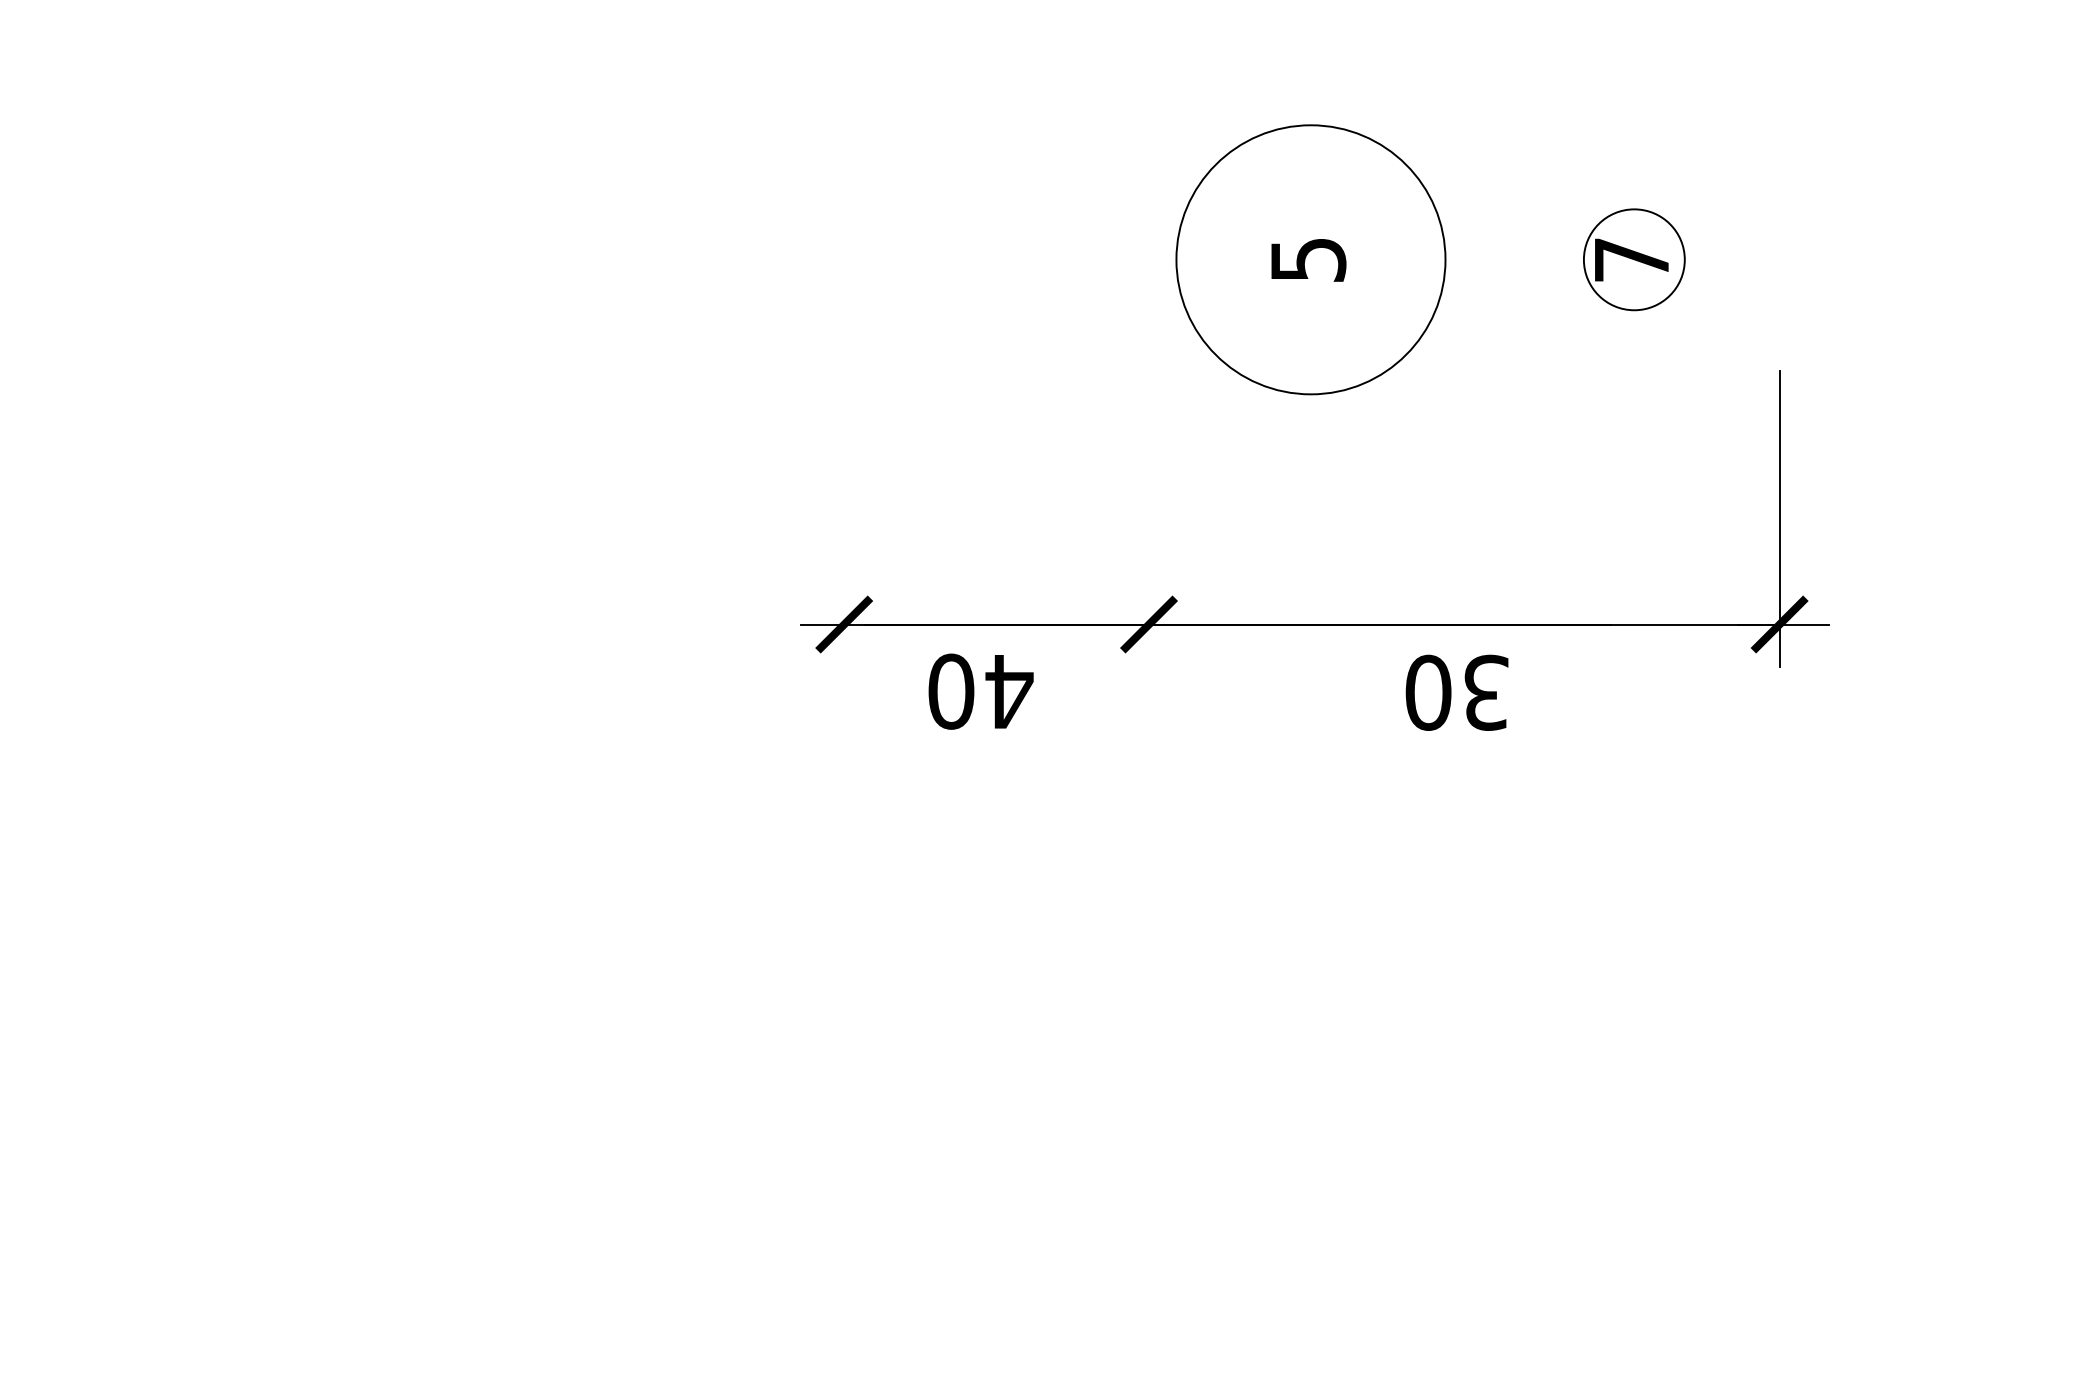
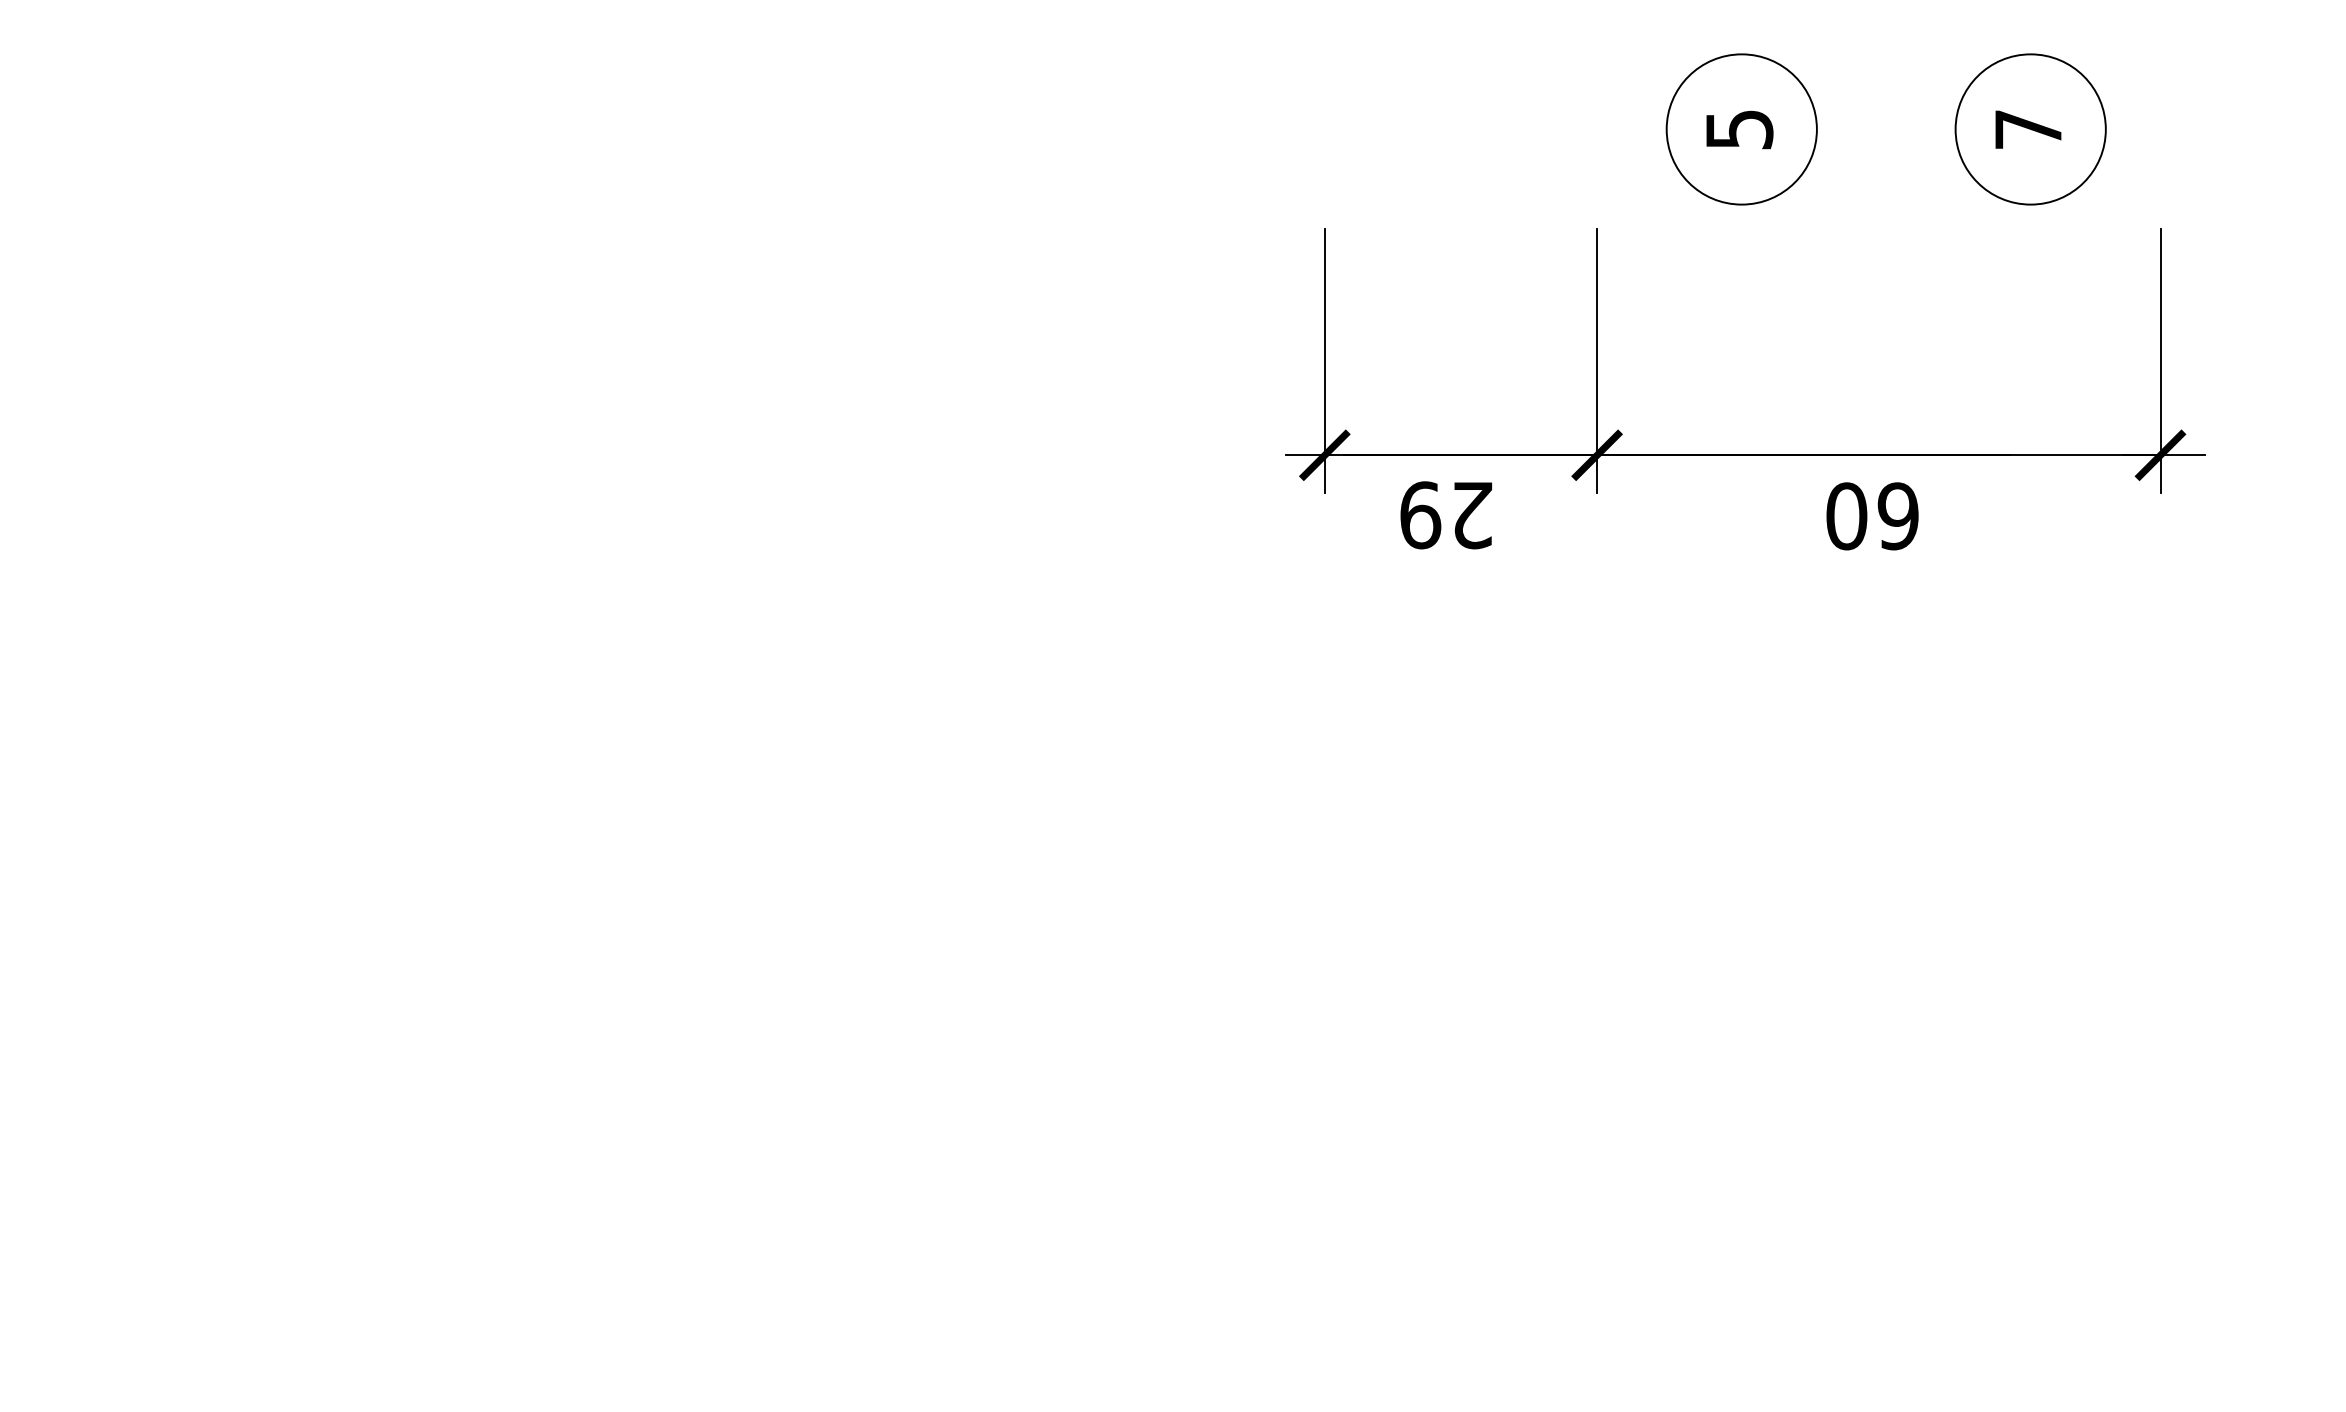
circle: (1310, 259) -> (1741, 129), size x0.62
circle: (1634, 259) -> (2030, 129), size x1.67
line: (843, 518) -> (1324, 360), added
line: (1149, 518) -> (1597, 360), added
text: (981, 691) -> (1447, 515), 40 -> 29
text: (1485, 693) -> (1897, 516), 30 -> 60

